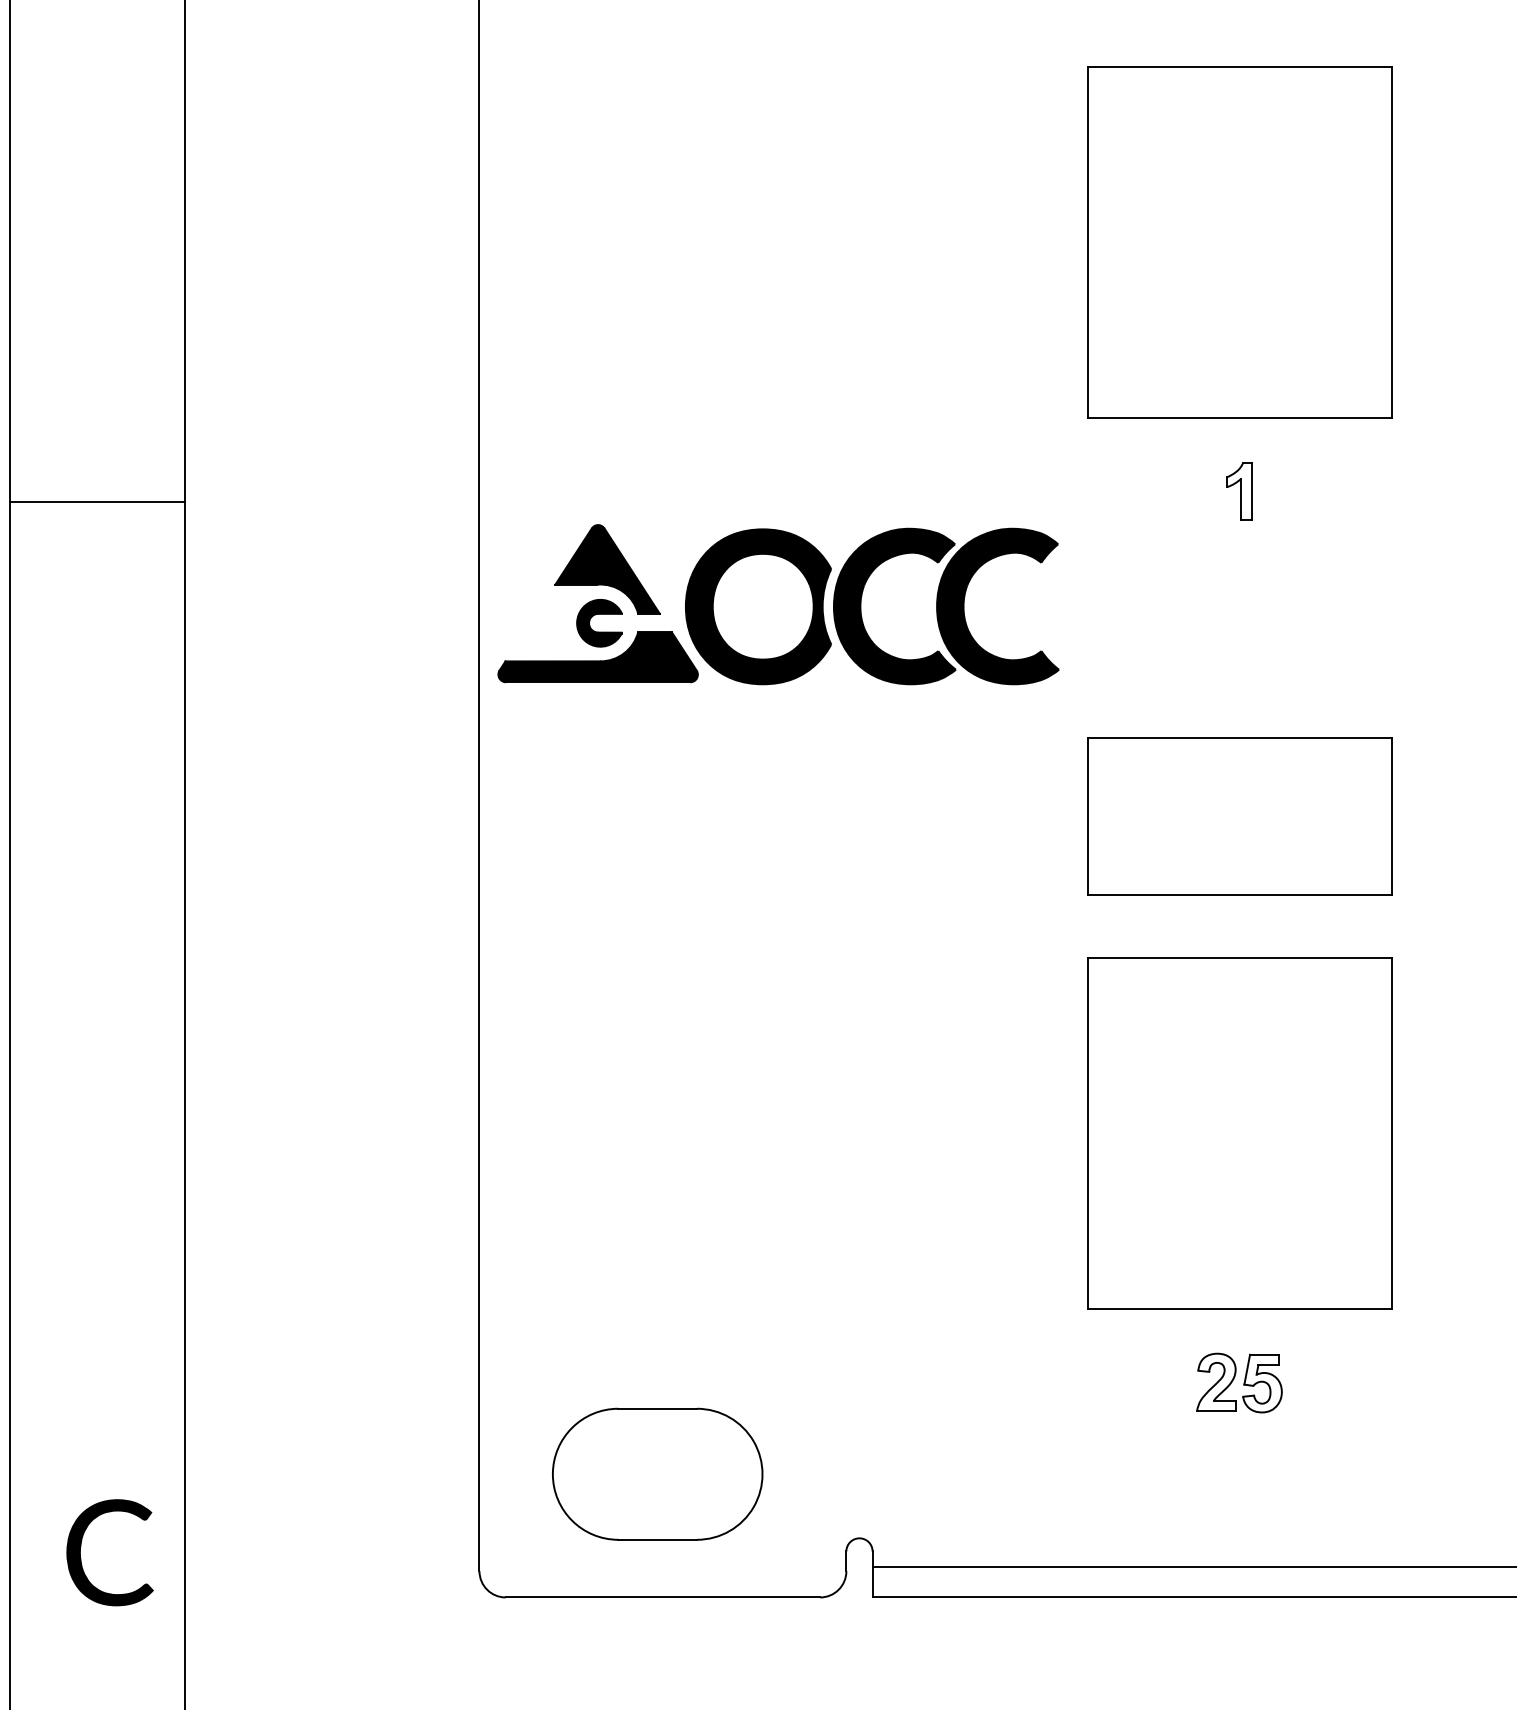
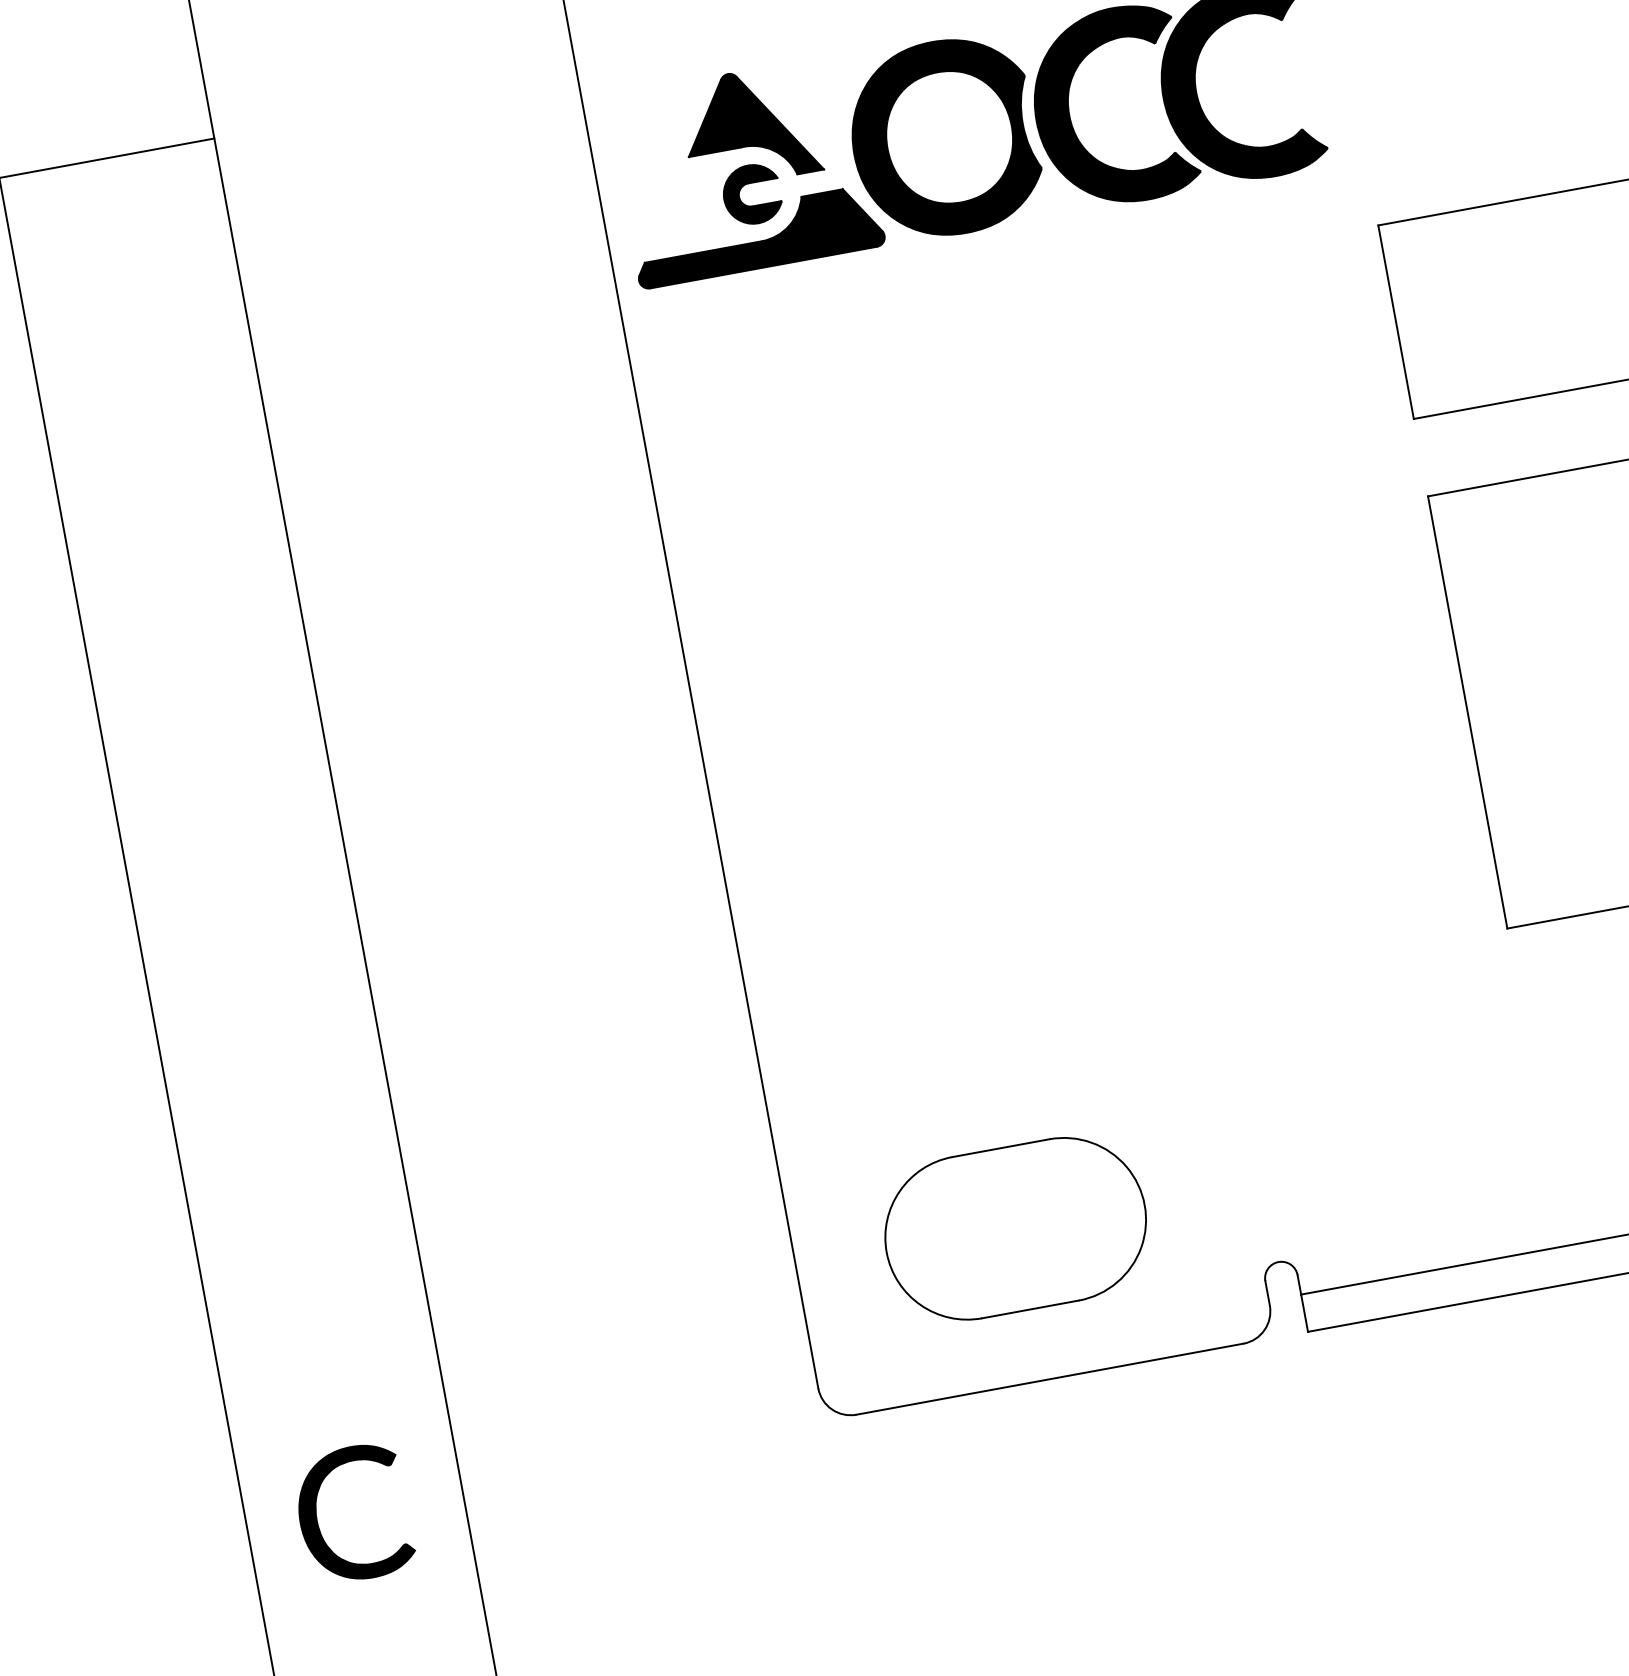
text: (109, 1552) -> (352, 1513), moved

